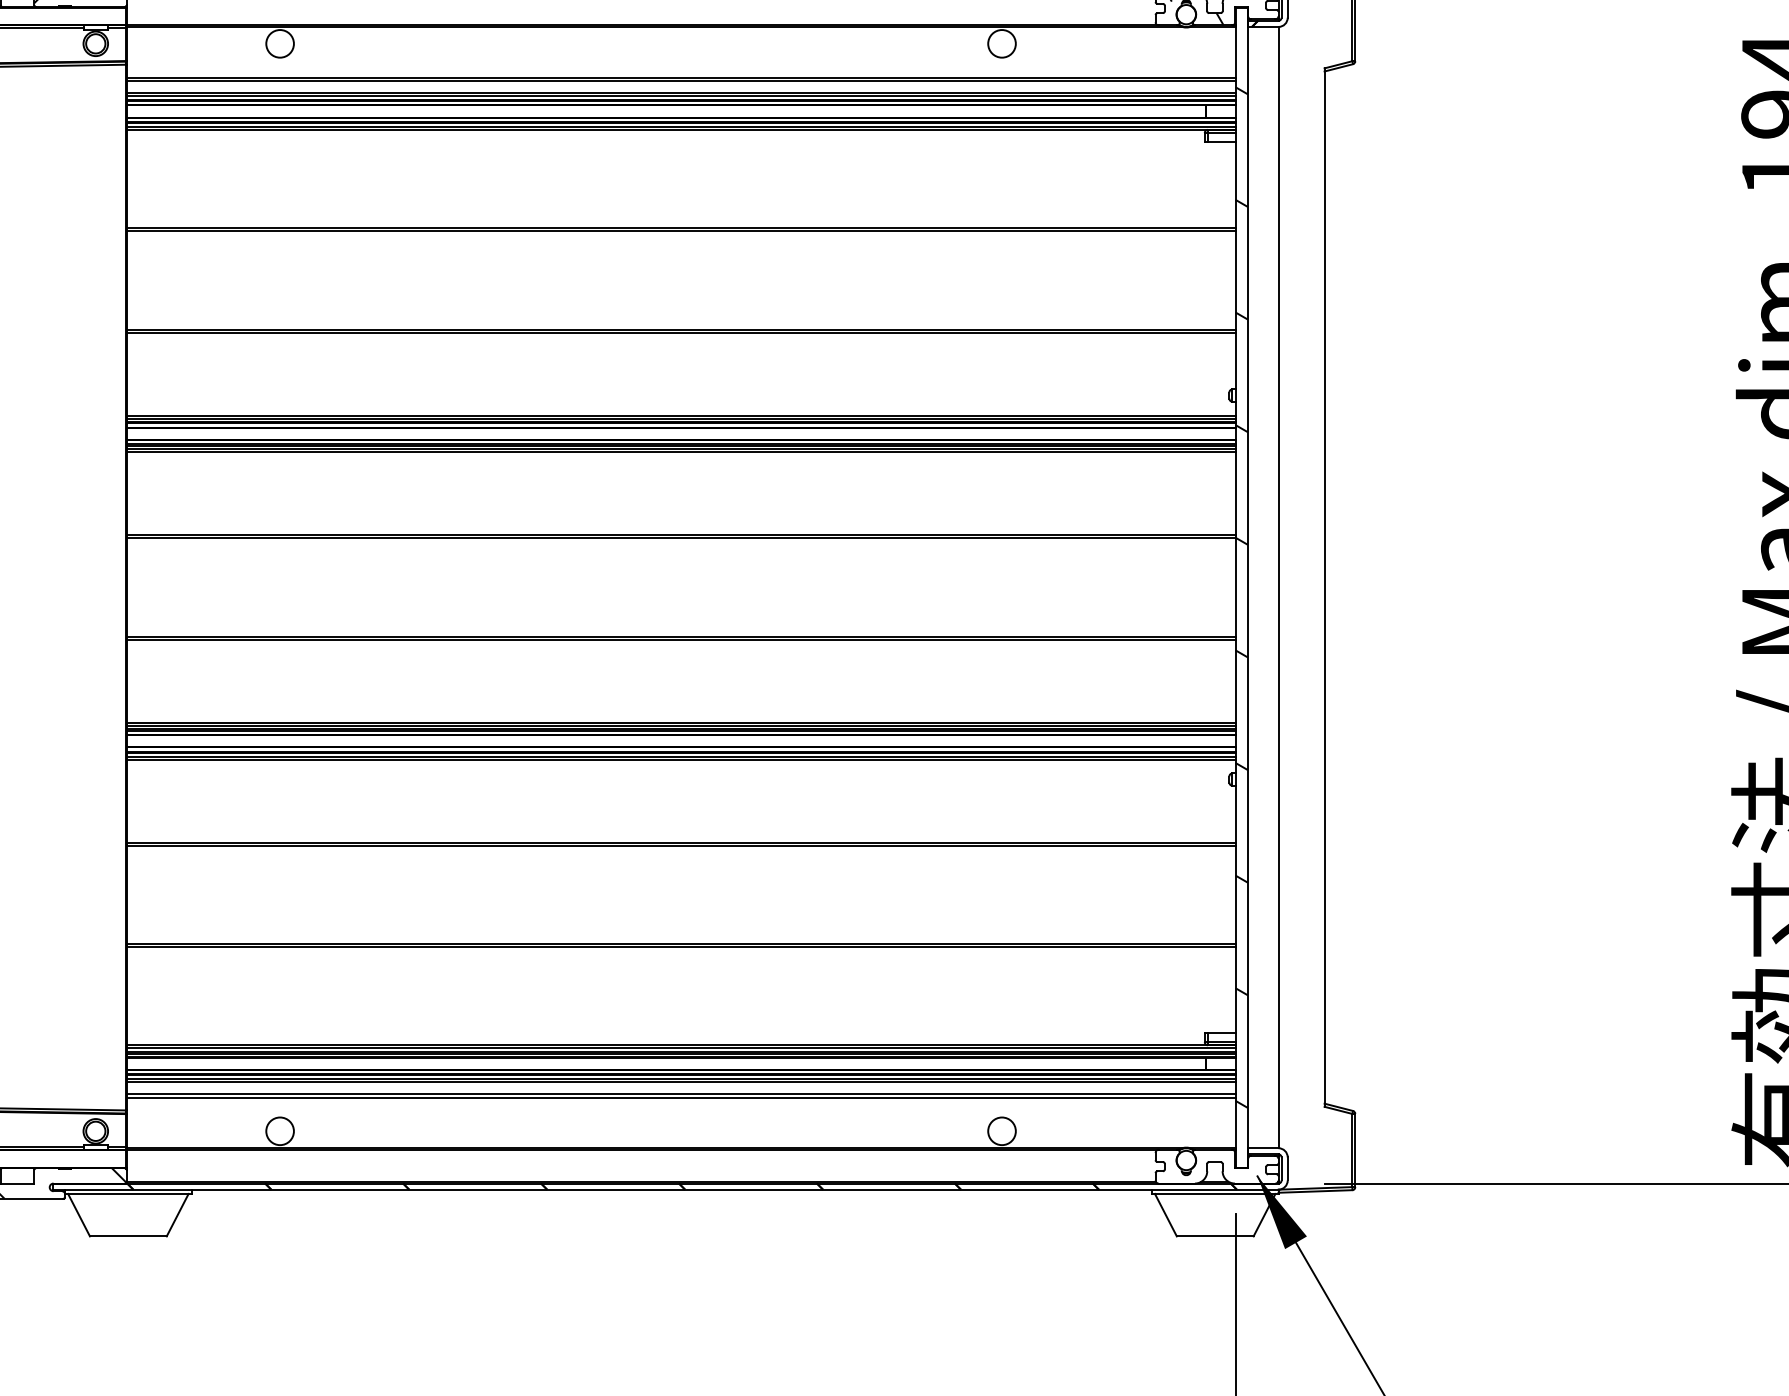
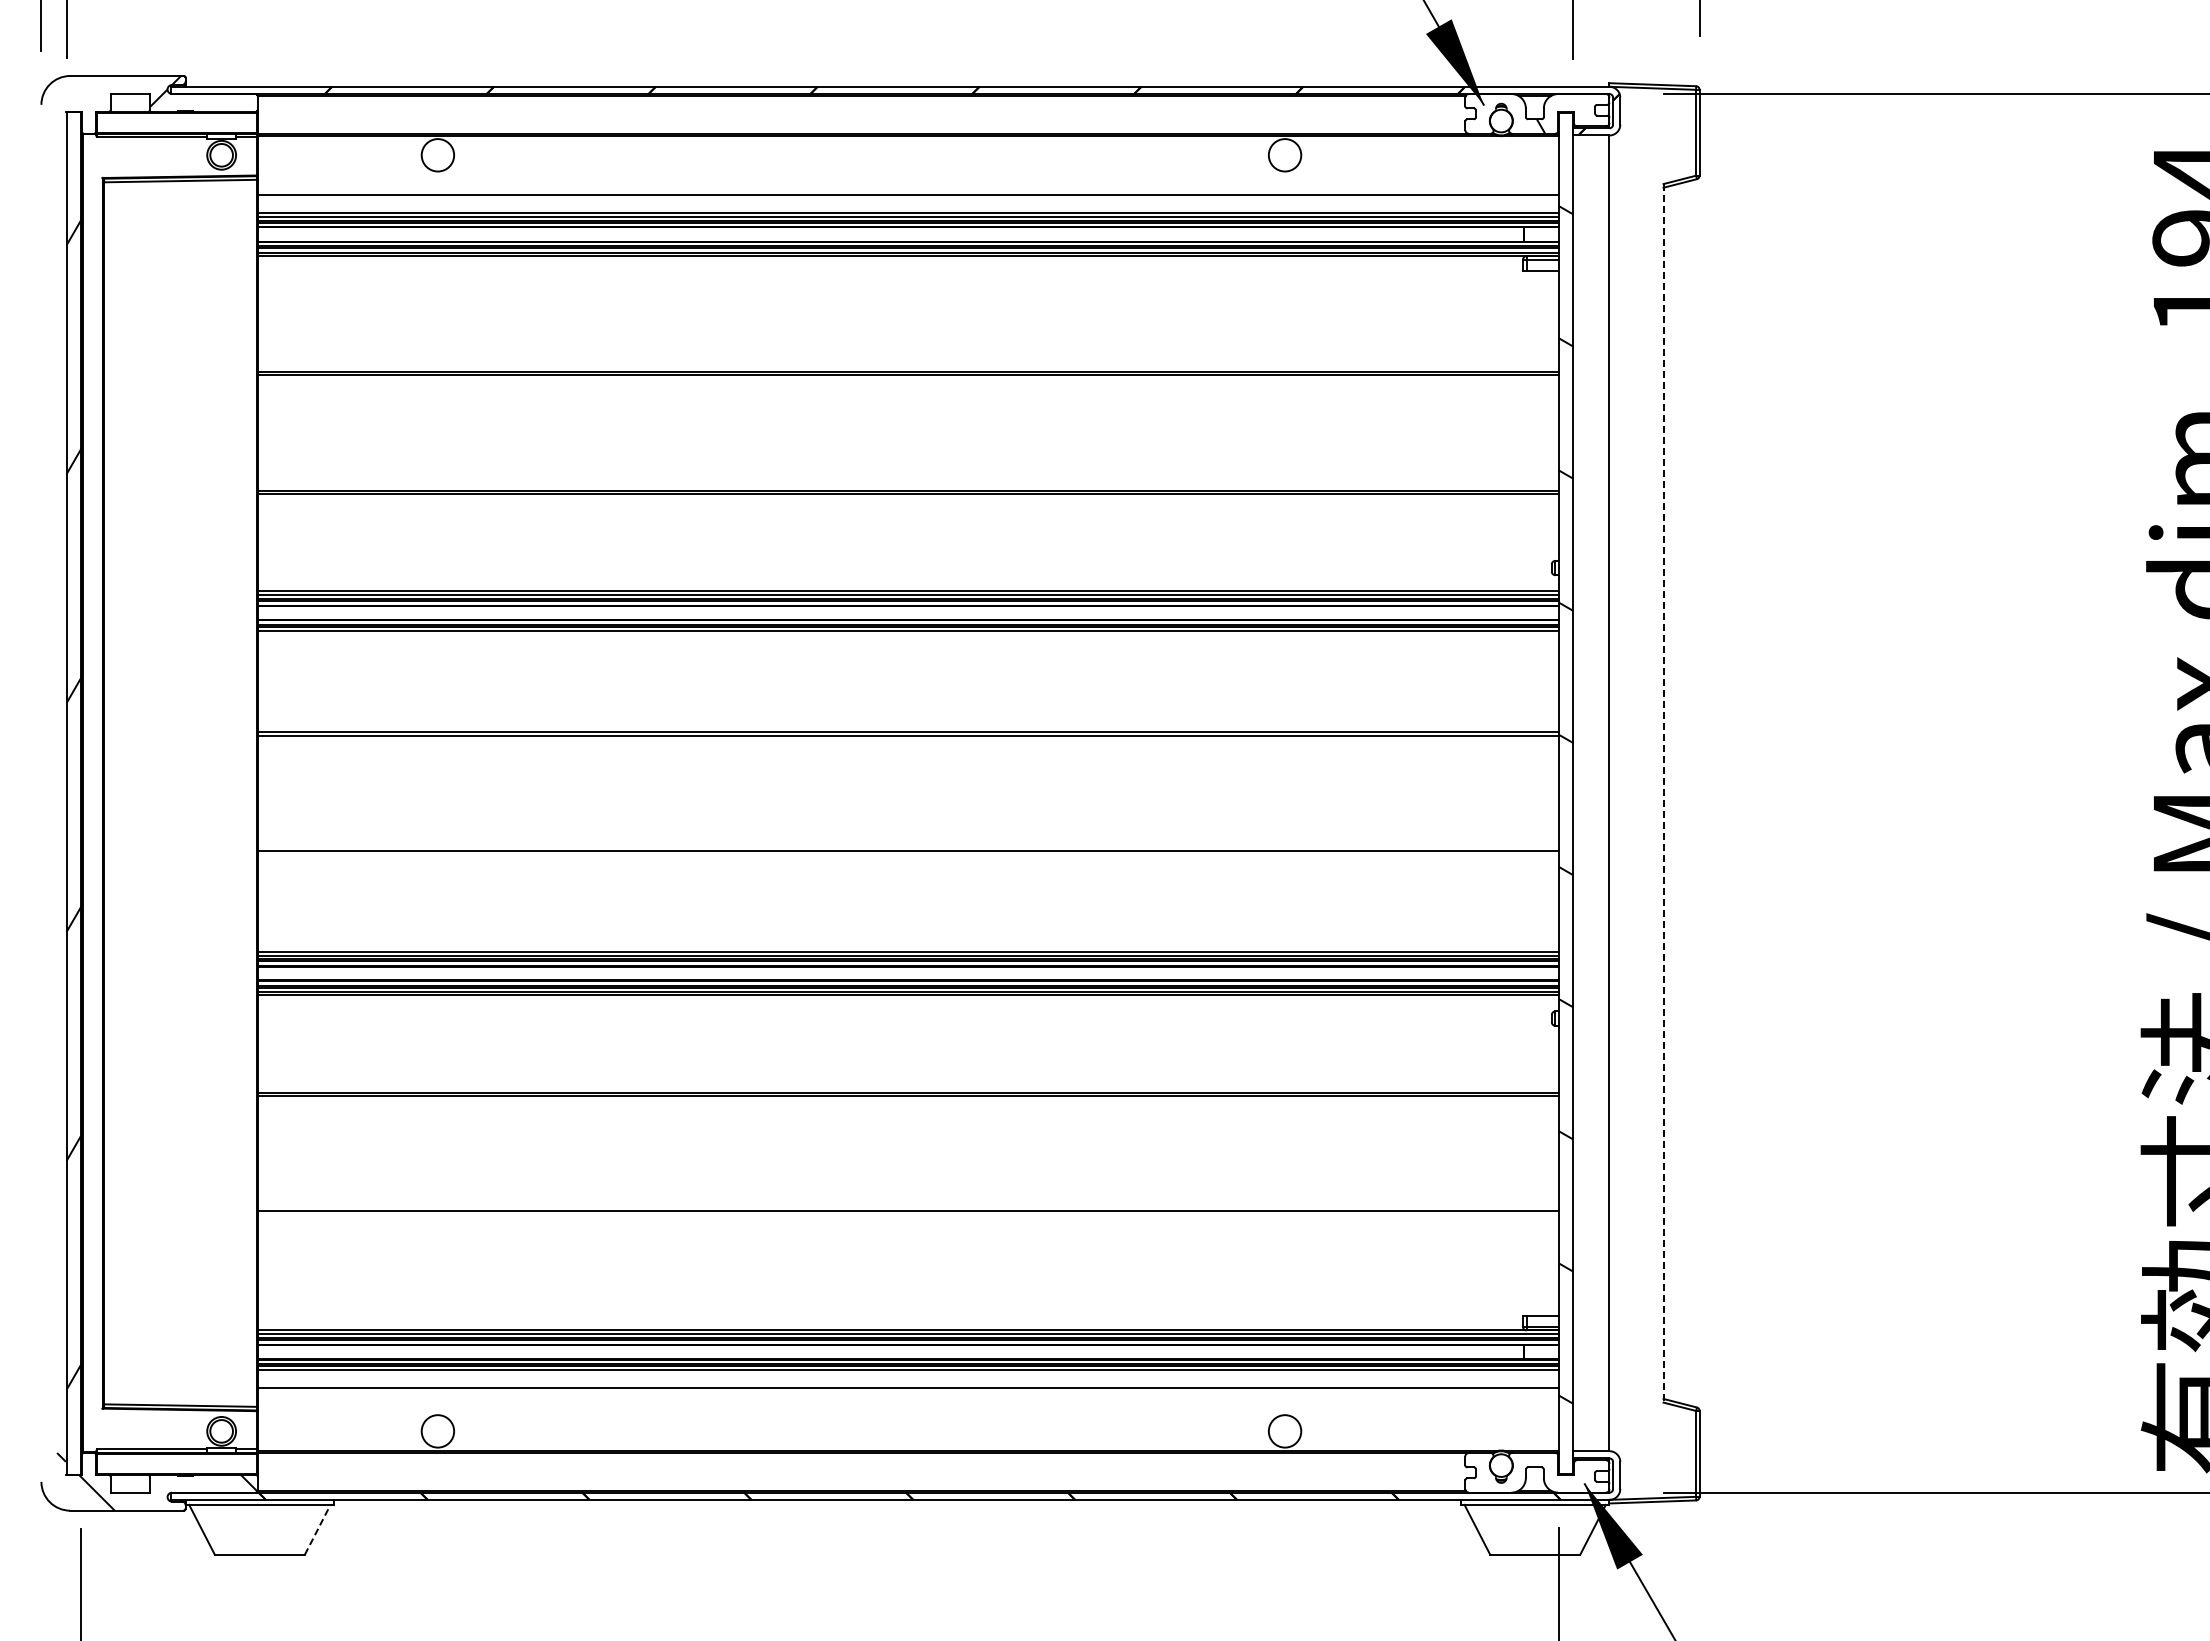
line: (681, 80) -> (908, 198), removed
line: (681, 452) -> (908, 634), removed
line: (1324, 587) -> (1663, 793), solid -> dashed
line: (681, 639) -> (908, 854), removed
line: (681, 947) -> (908, 1215), removed
line: (681, 1082) -> (908, 1373), removed
line: (681, 1097) -> (908, 1391), removed
line: (177, 1214) -> (317, 1529), solid -> dashed

